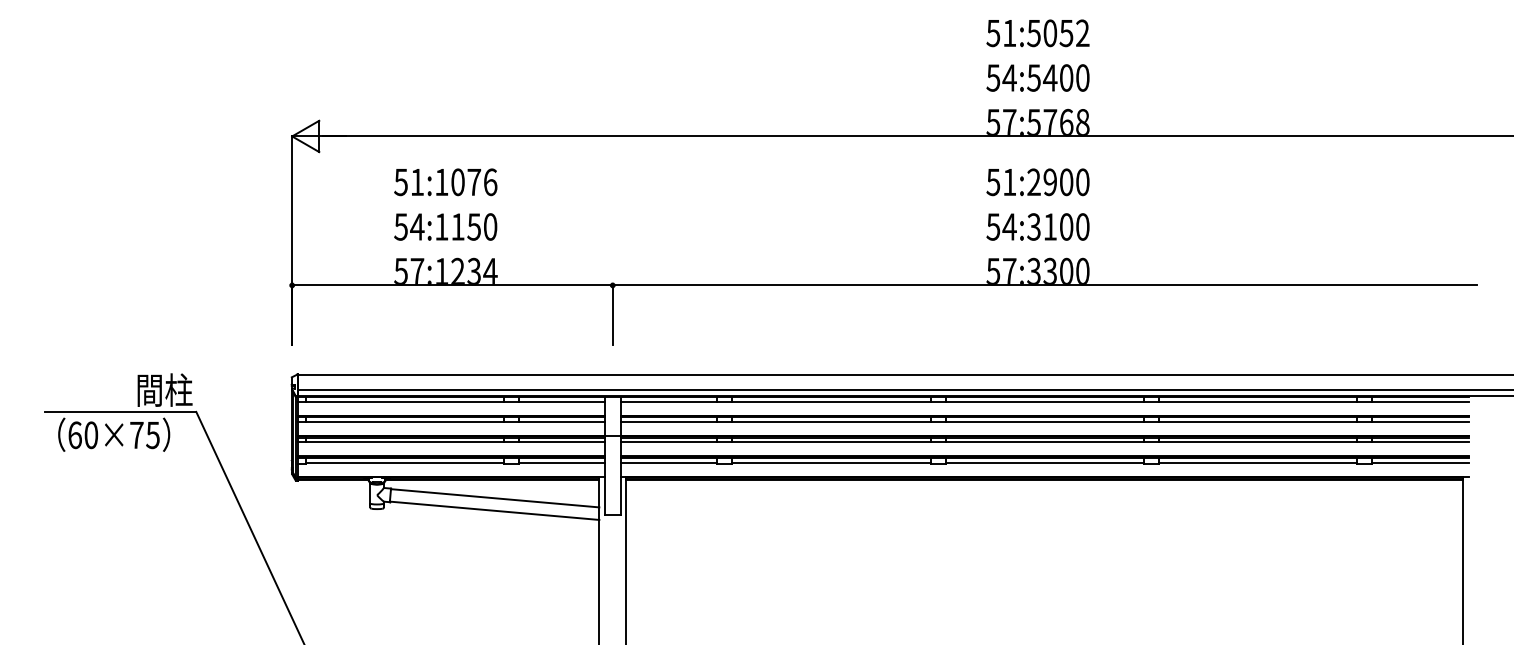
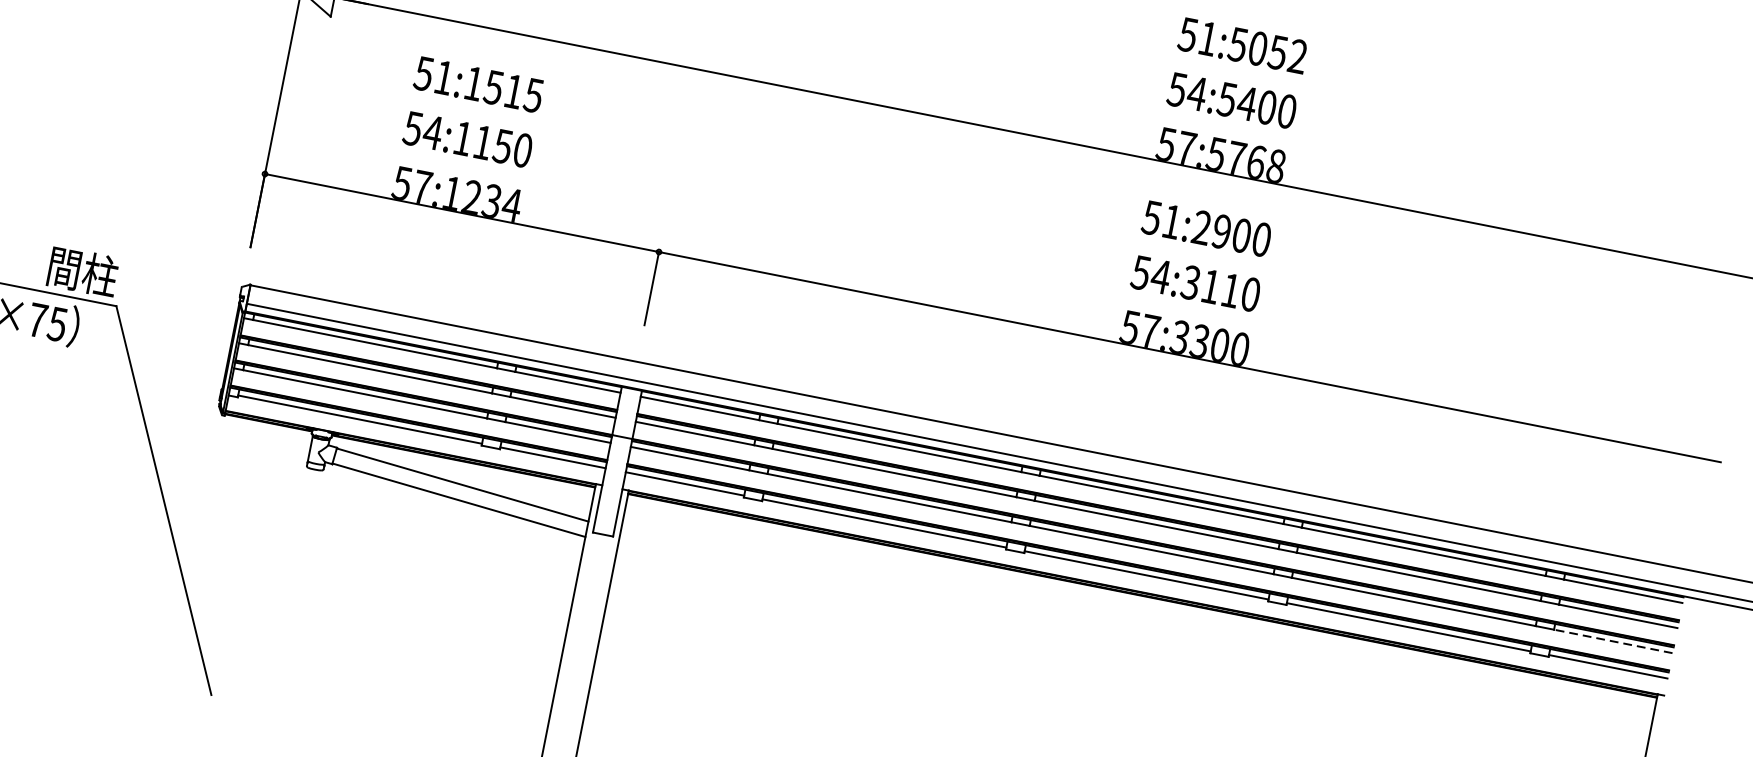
text: (474, 182) -> (514, 91), 51:1076 -> 51:1515
text: (1066, 226) -> (1230, 290), 54:3100 -> 54:3110
line: (1419, 442) -> (1612, 641), solid -> dashed

